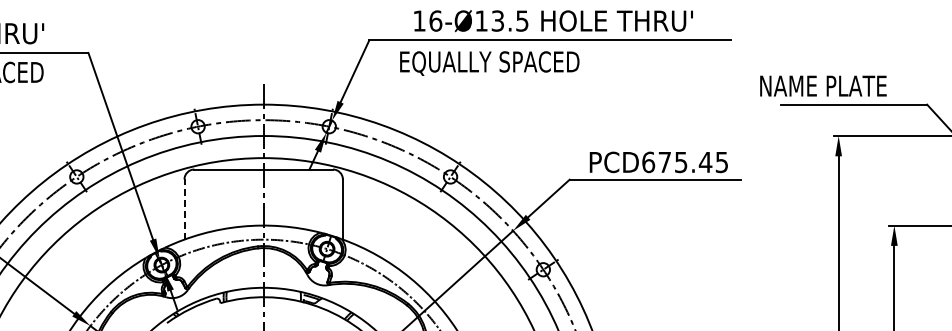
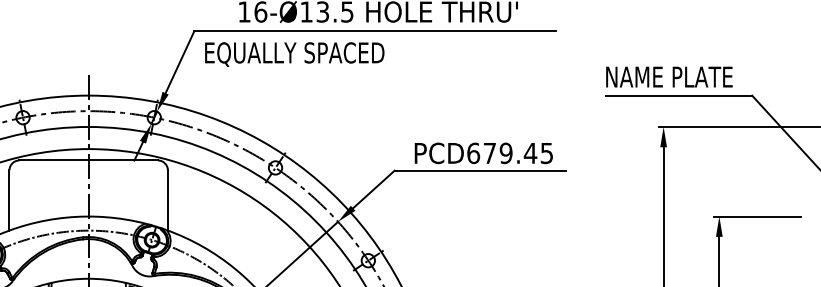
text: (489, 63) -> (294, 54), moved
text: (823, 85) -> (669, 76), moved
text: (680, 161) -> (505, 152), PCD675.45 -> PCD679.45
line: (184, 209) -> (9, 200), dashed -> solid

